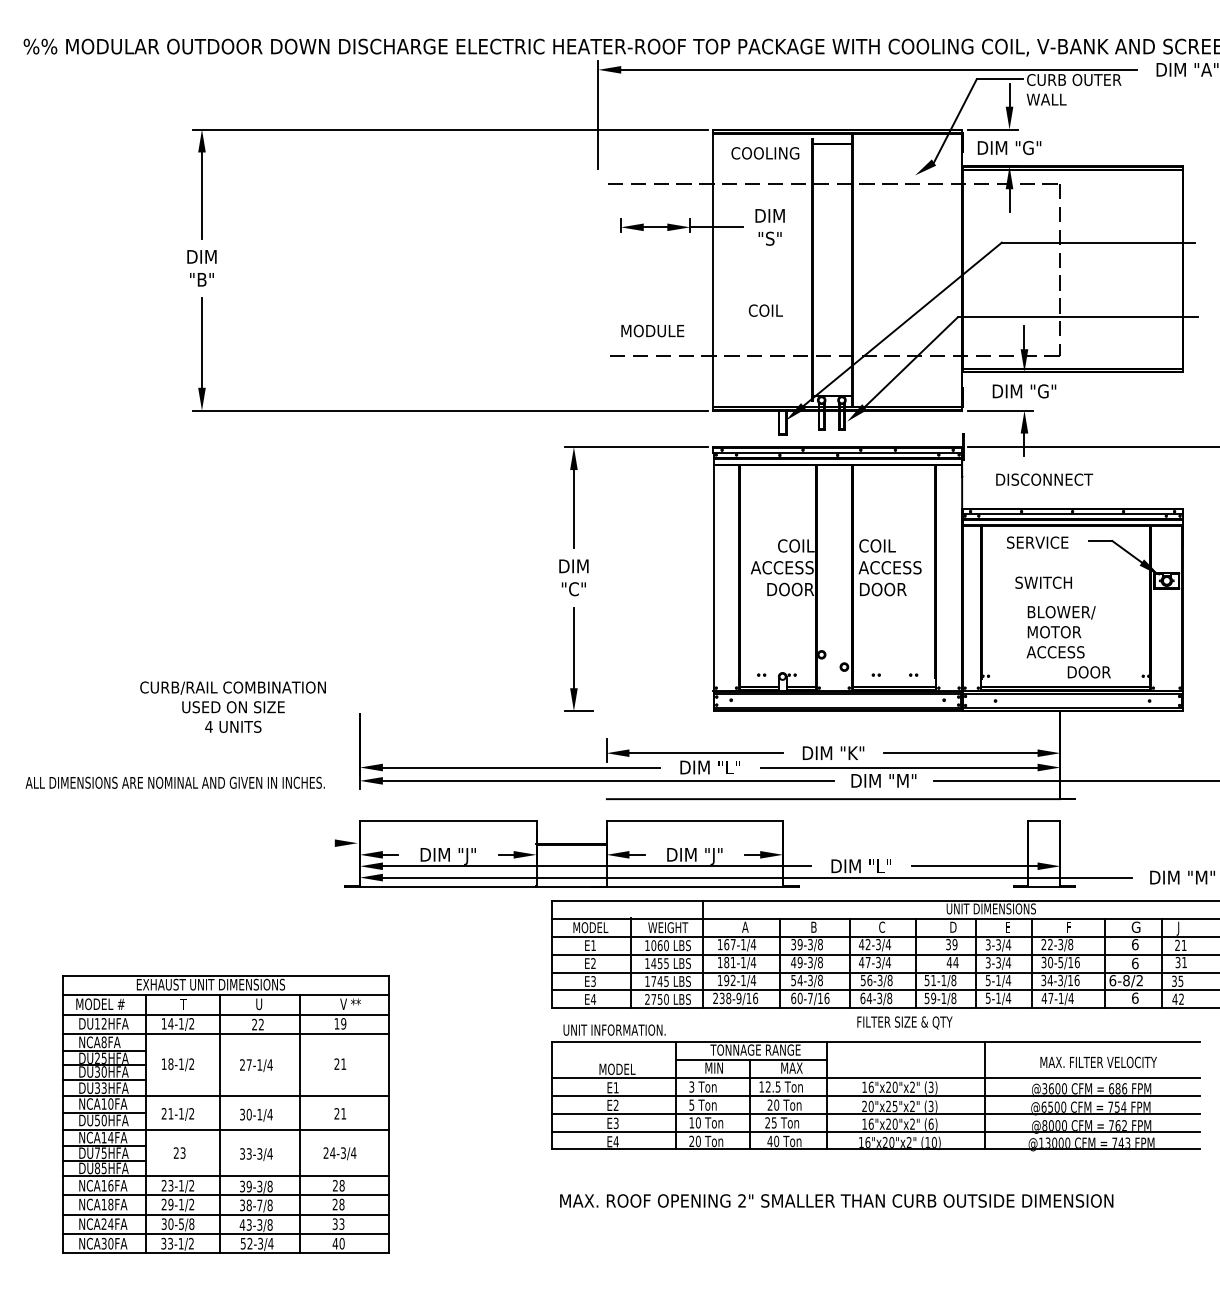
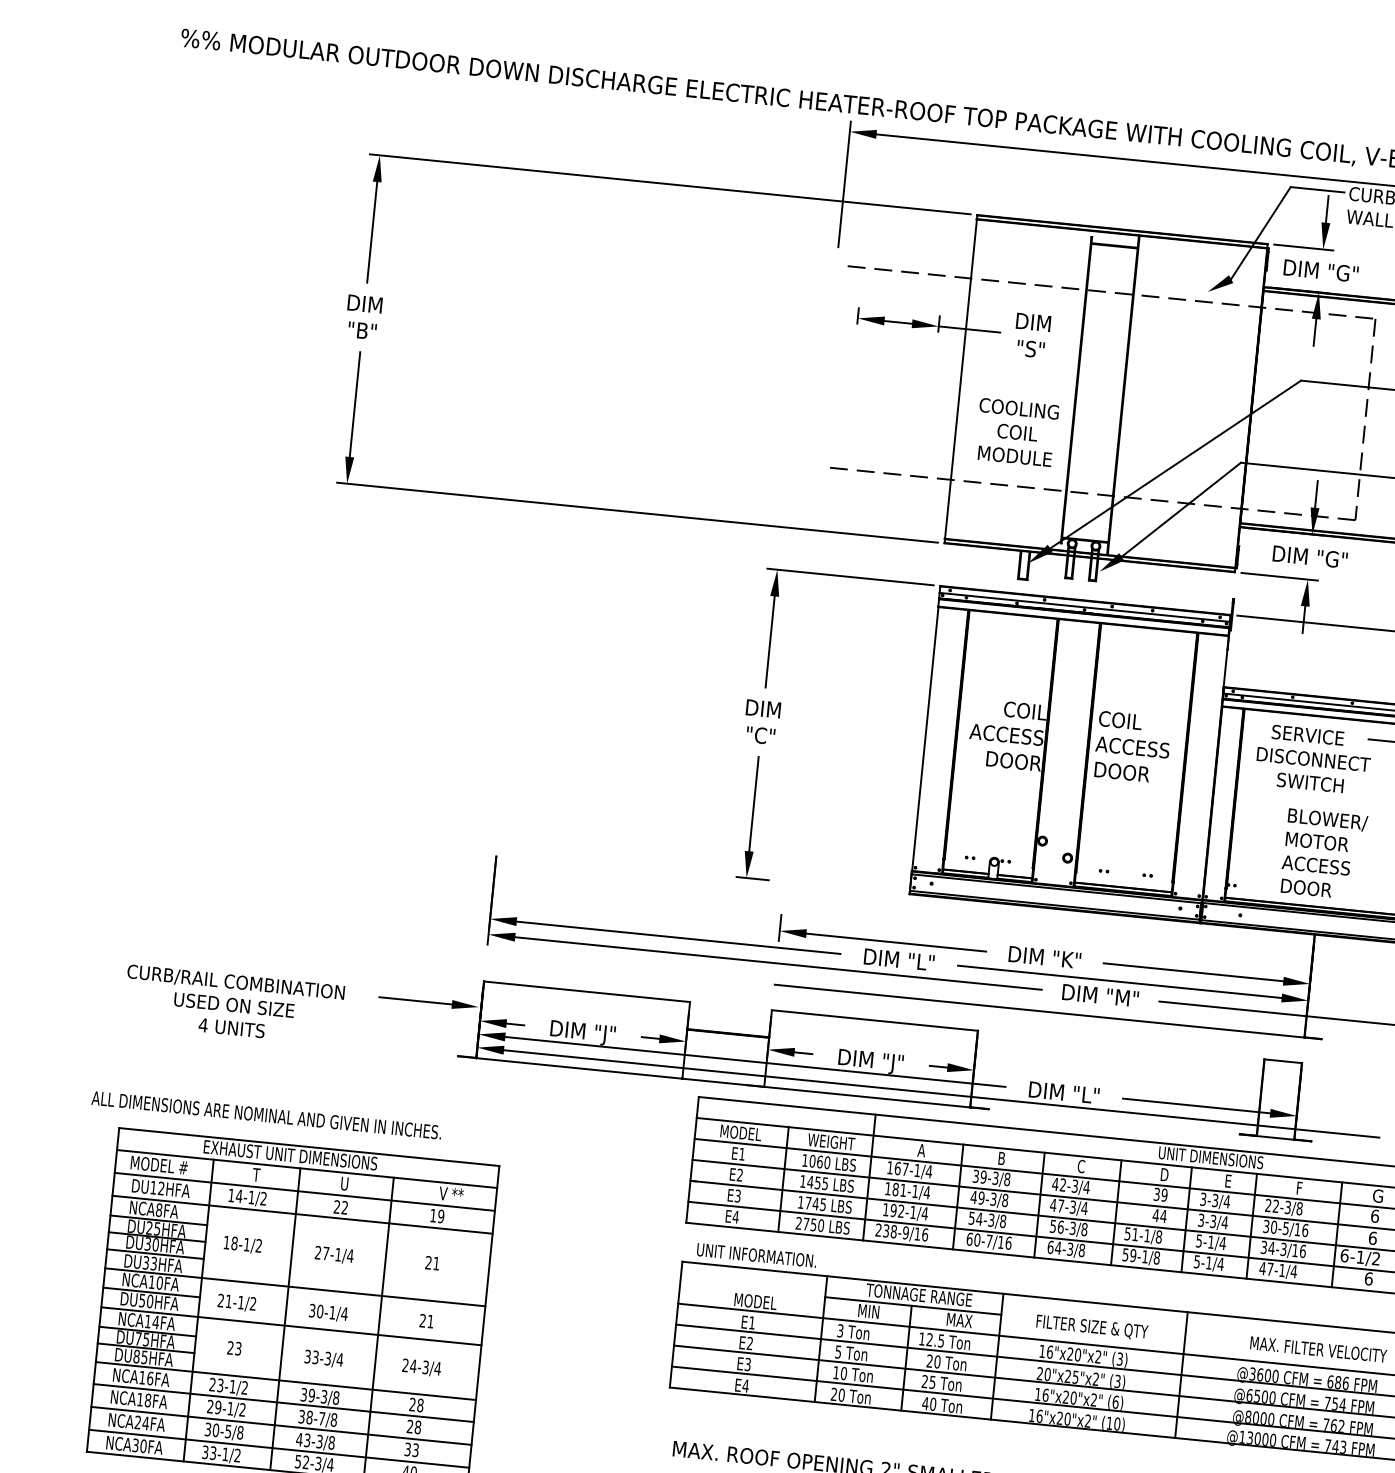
text: (765, 153) -> (1019, 408), moved
text: (652, 330) -> (1014, 455), moved
text: (1044, 479) -> (1313, 759), moved
text: (1088, 672) -> (1305, 888), moved
text: (232, 706) -> (233, 1004), moved
text: (174, 782) -> (265, 1114), moved
line: (303, 843) -> (415, 1001), added
text: (1126, 980) -> (1360, 1257), 6-8/2 -> 6-1/2
text: (904, 1022) -> (1091, 1327), moved

